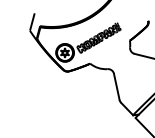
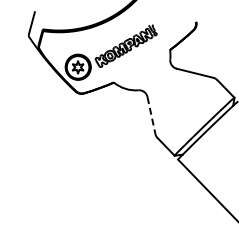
line: (116, 86) -> (151, 115), solid -> dashed

